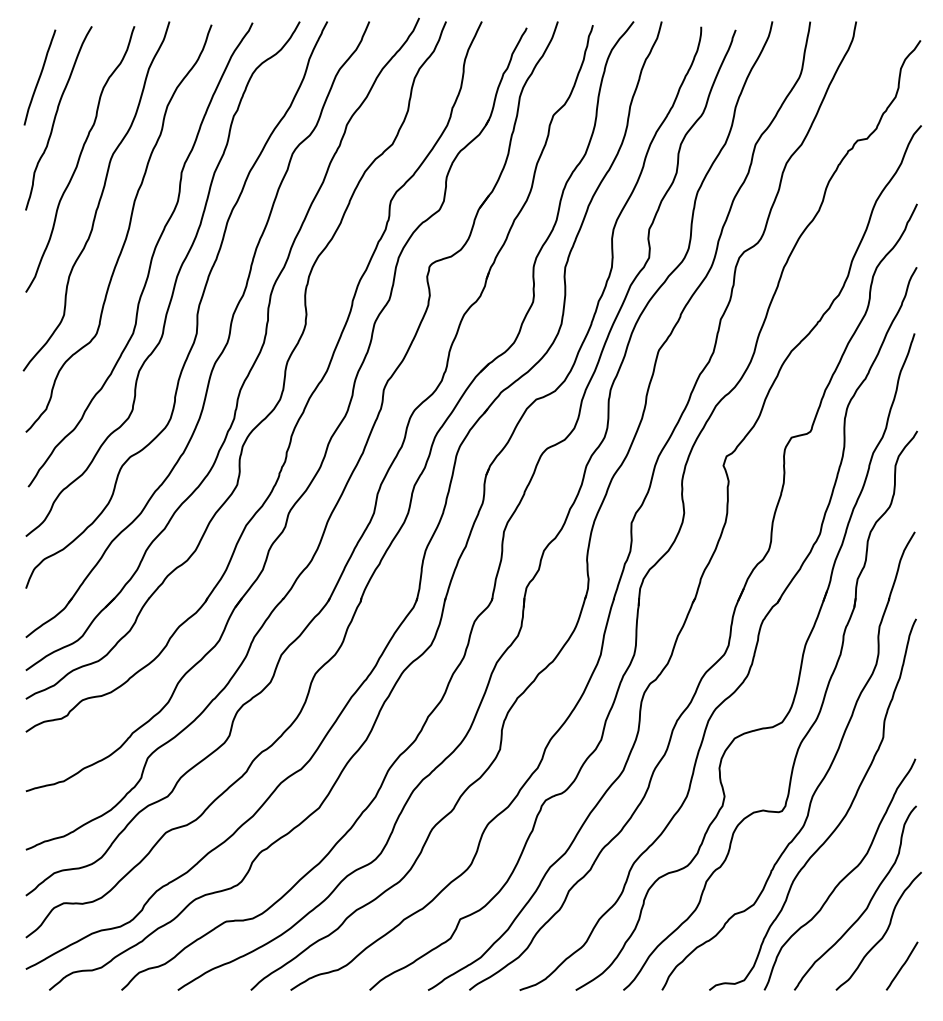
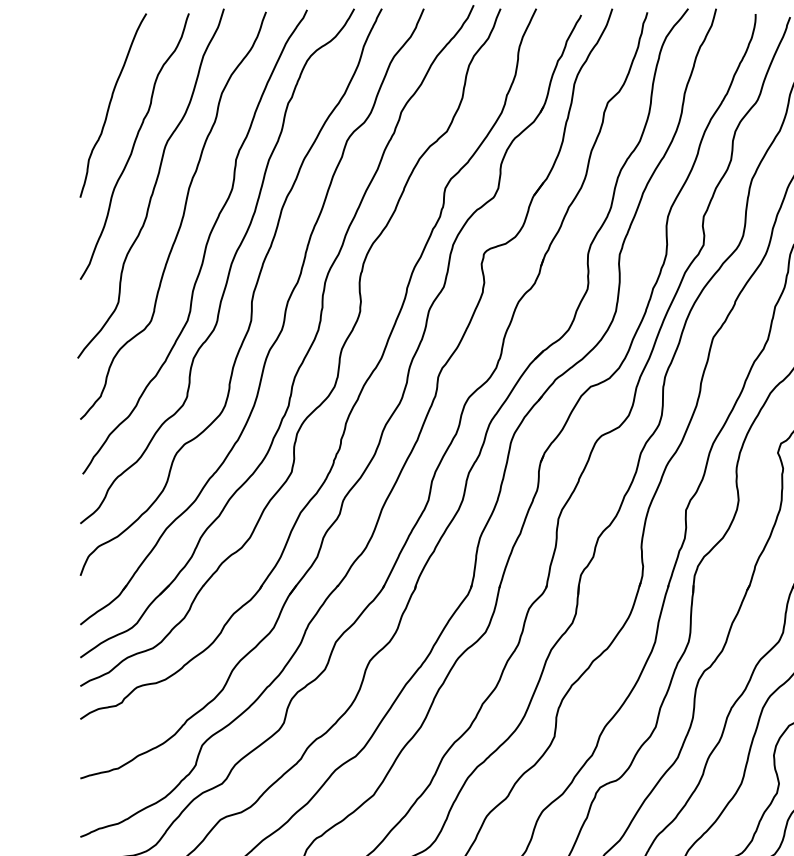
curve: (39, 77) -> (93, 64), removed

